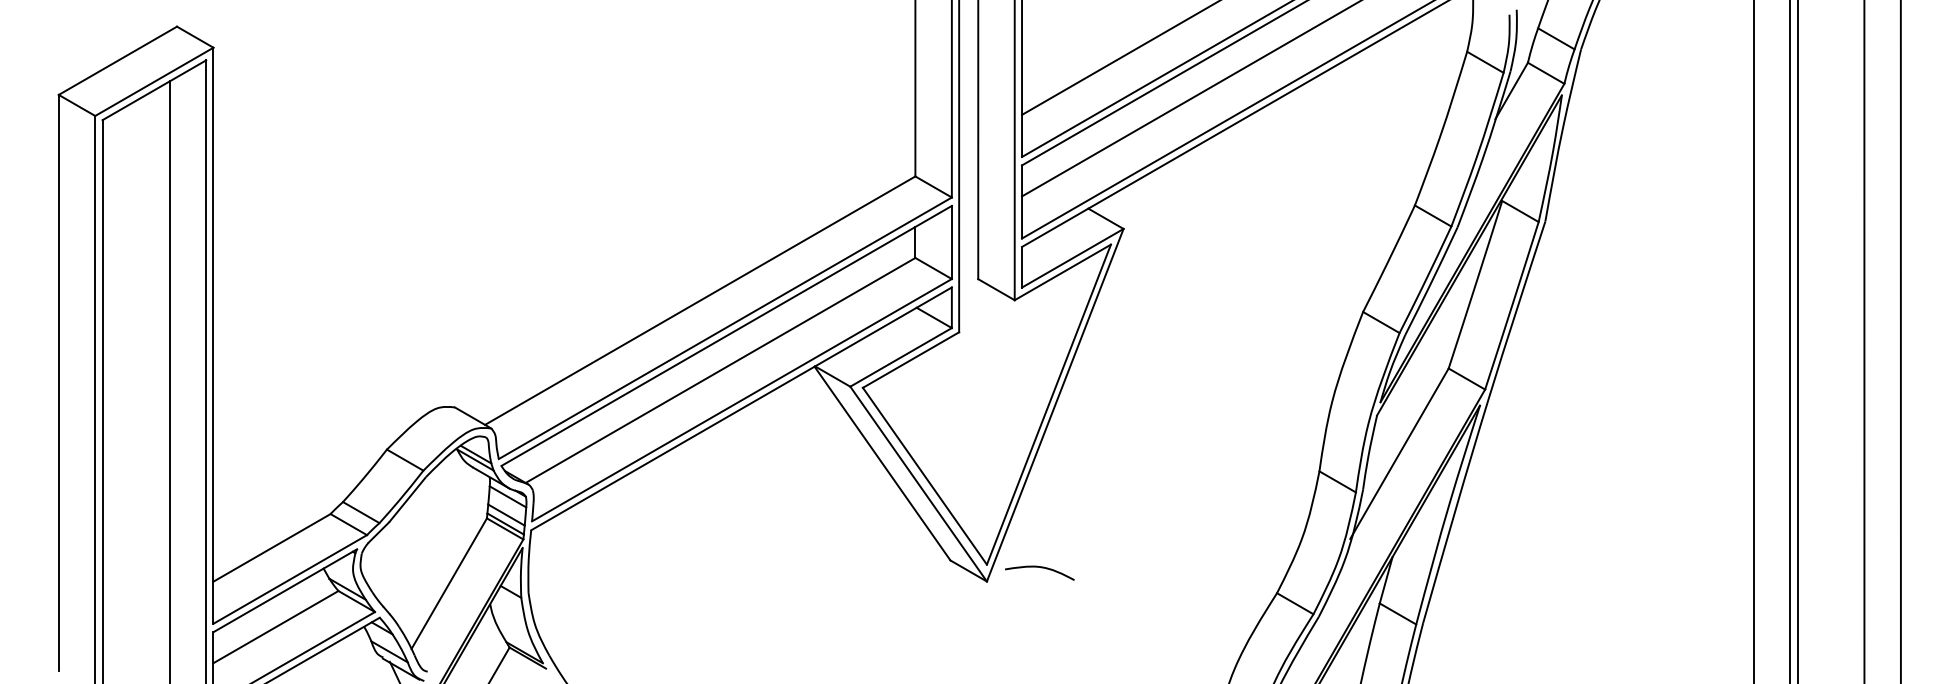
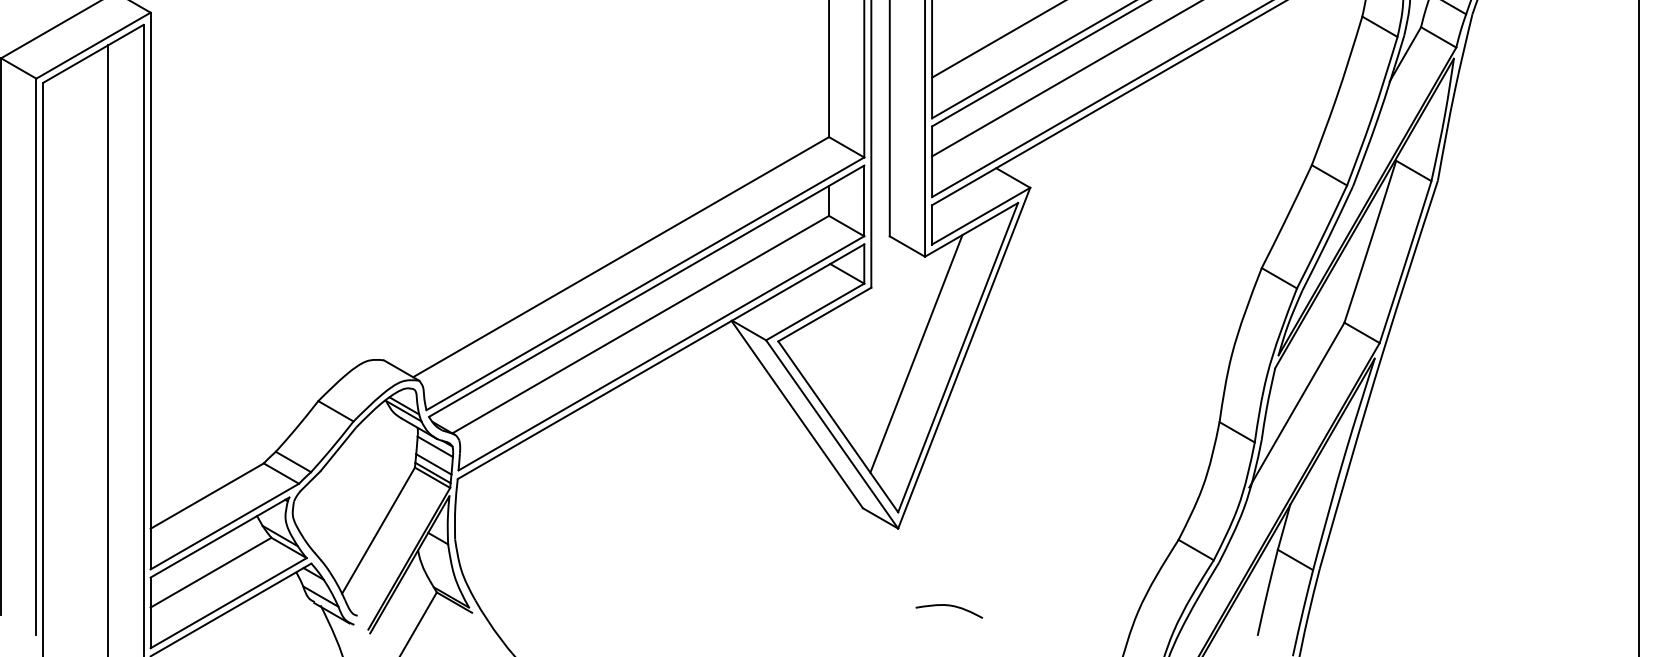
line: (1005, 400) -> (916, 353), added
curve: (1041, 568) -> (950, 606), moved

